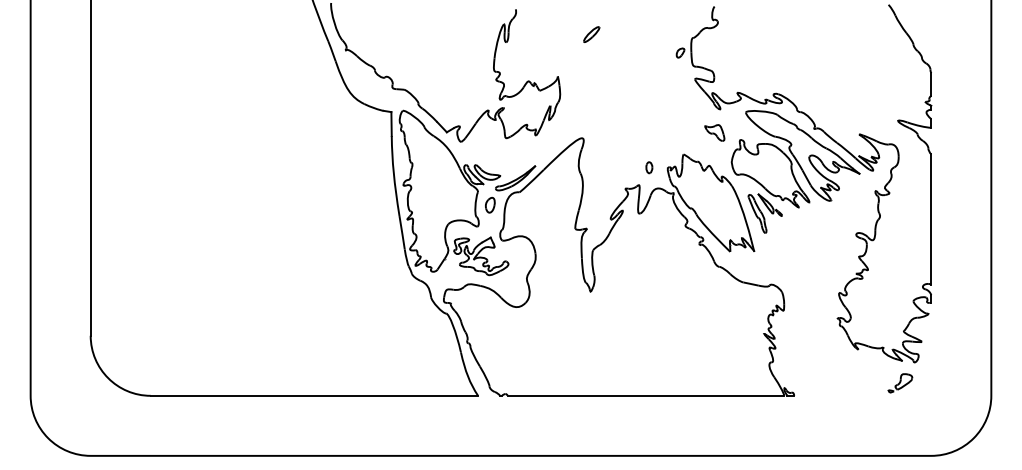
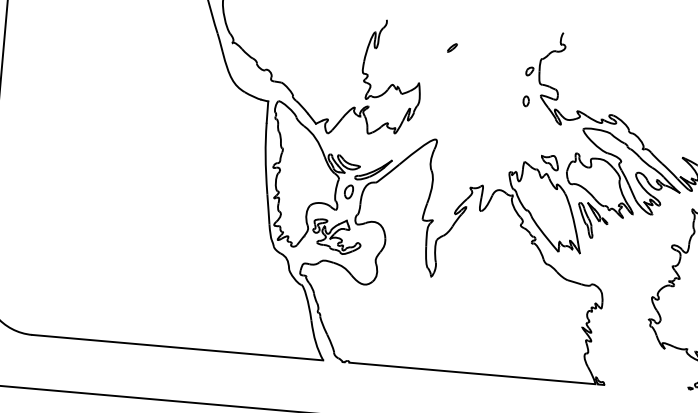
part: (591, 33) -> (452, 47), size x0.62
part: (714, 132) -> (549, 162), moved
part: (649, 167) -> (526, 101), moved

